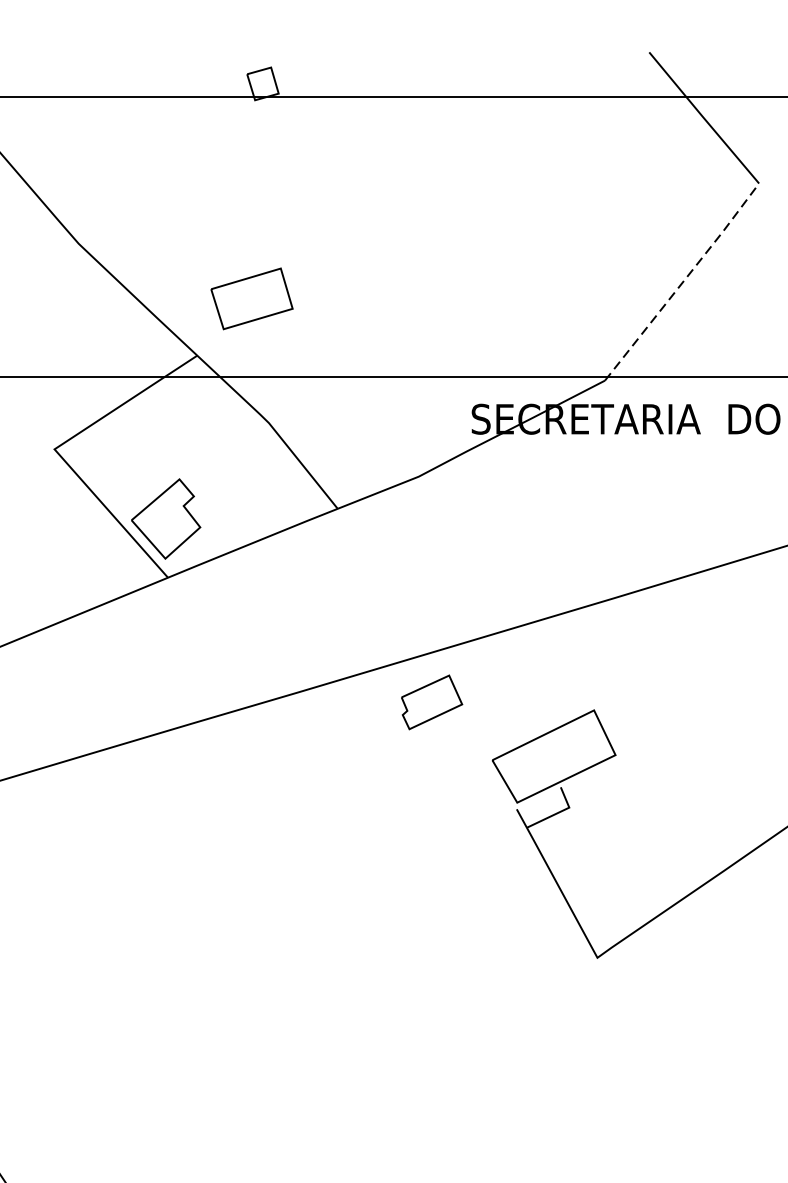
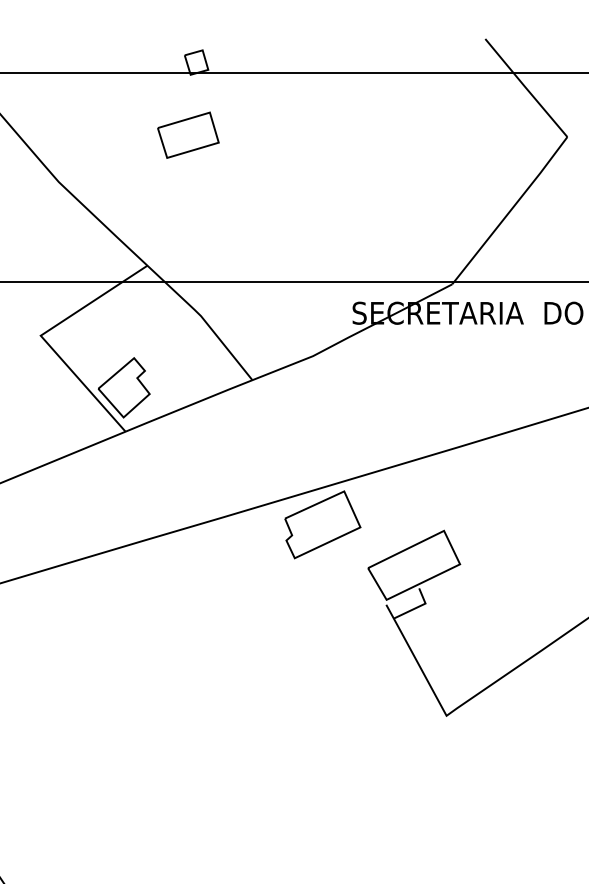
line: (684, 280) -> (511, 209), dashed -> solid
part: (252, 297) -> (188, 134), moved
part: (431, 701) -> (322, 524), size x1.67

